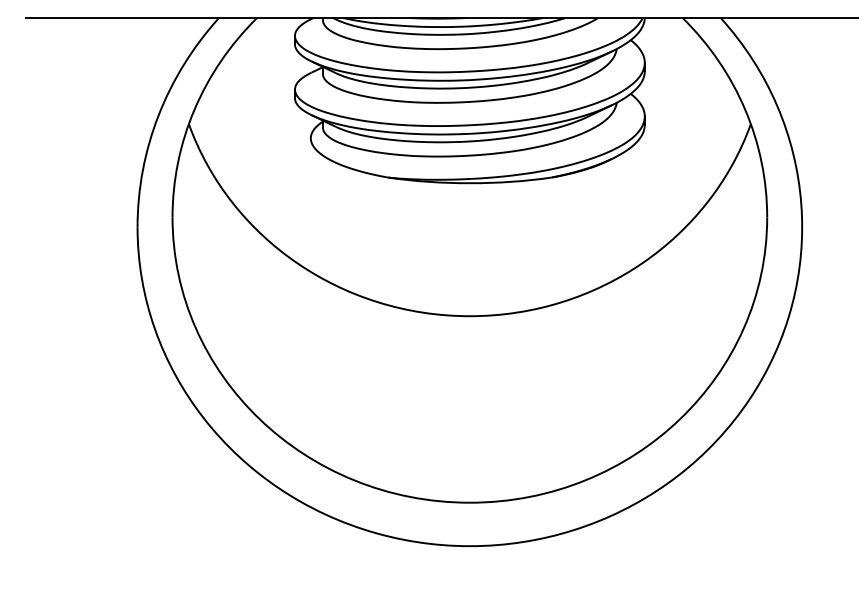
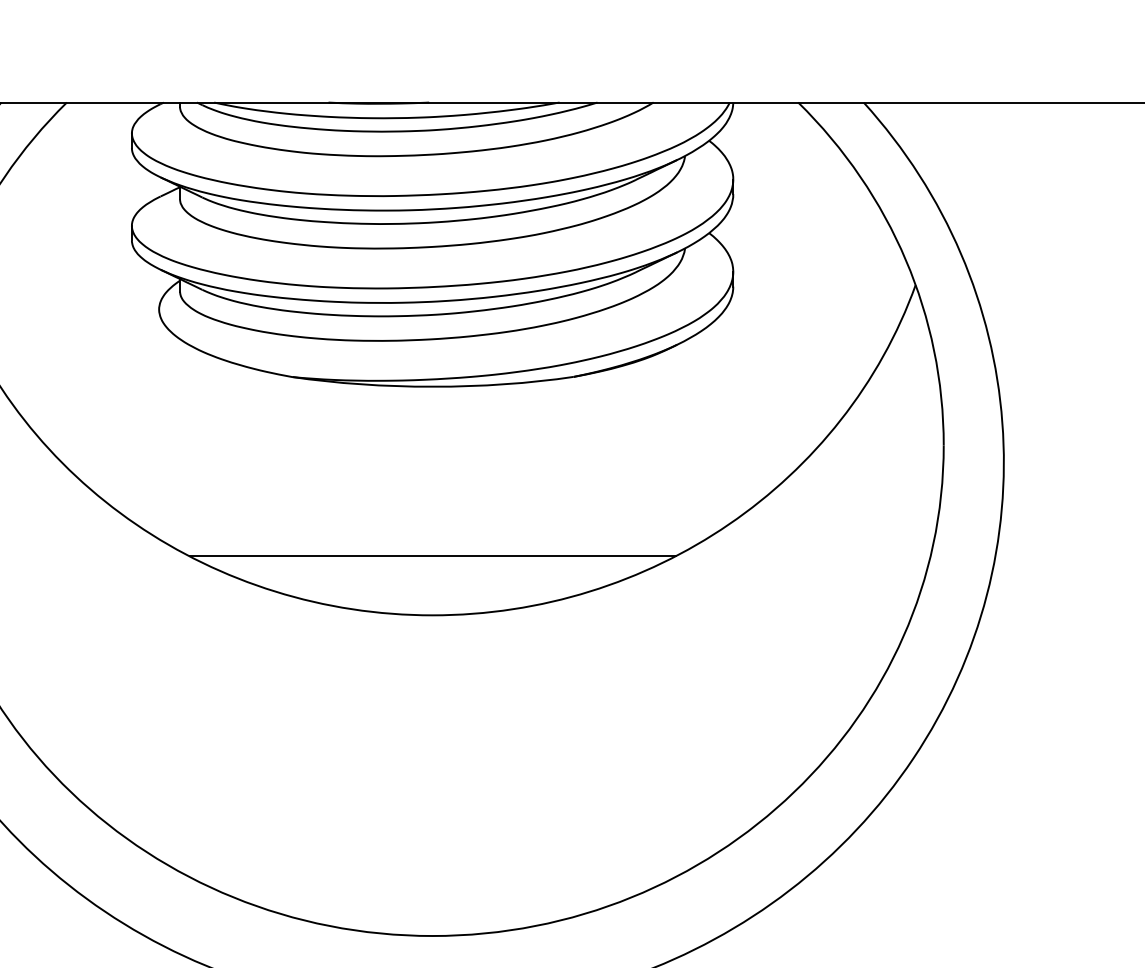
line: (469, 281) -> (431, 555), added

